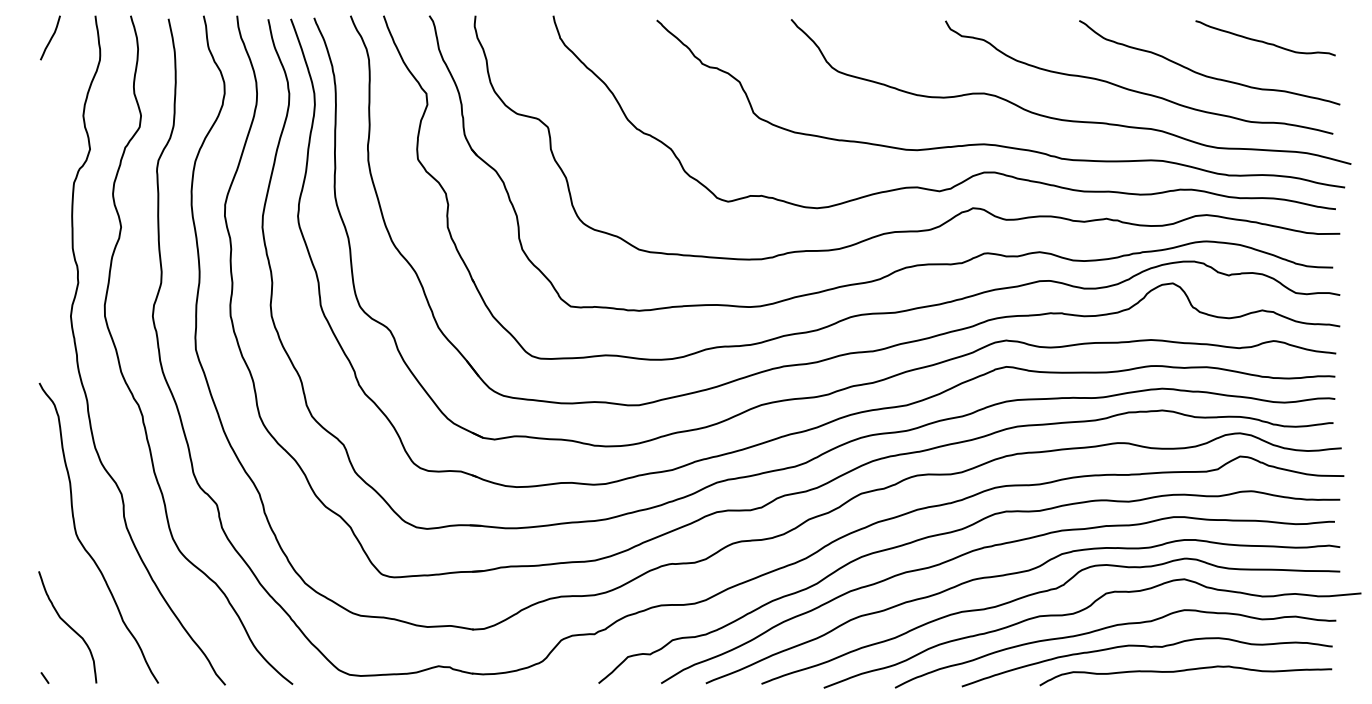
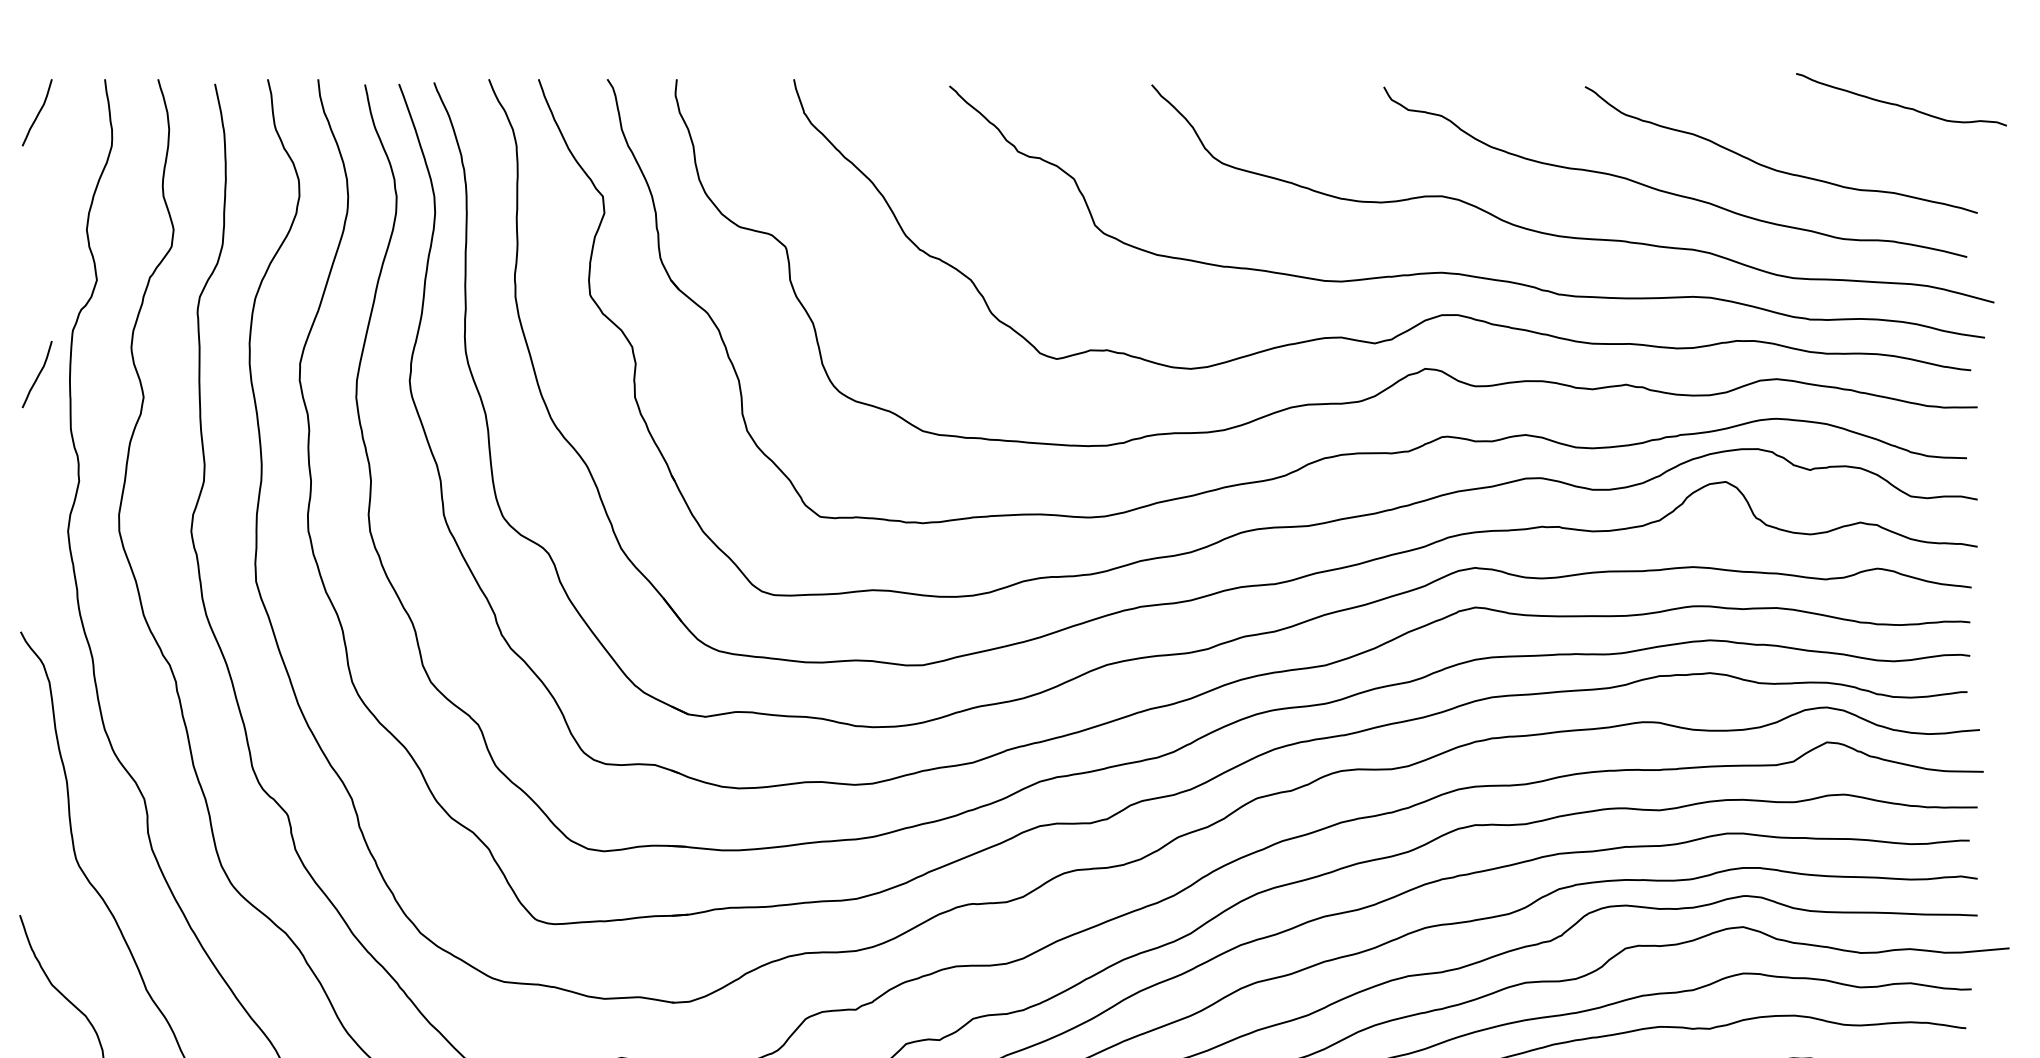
curve: (1265, 41) -> (1901, 104), moved
curve: (50, 211) -> (37, 373), added

